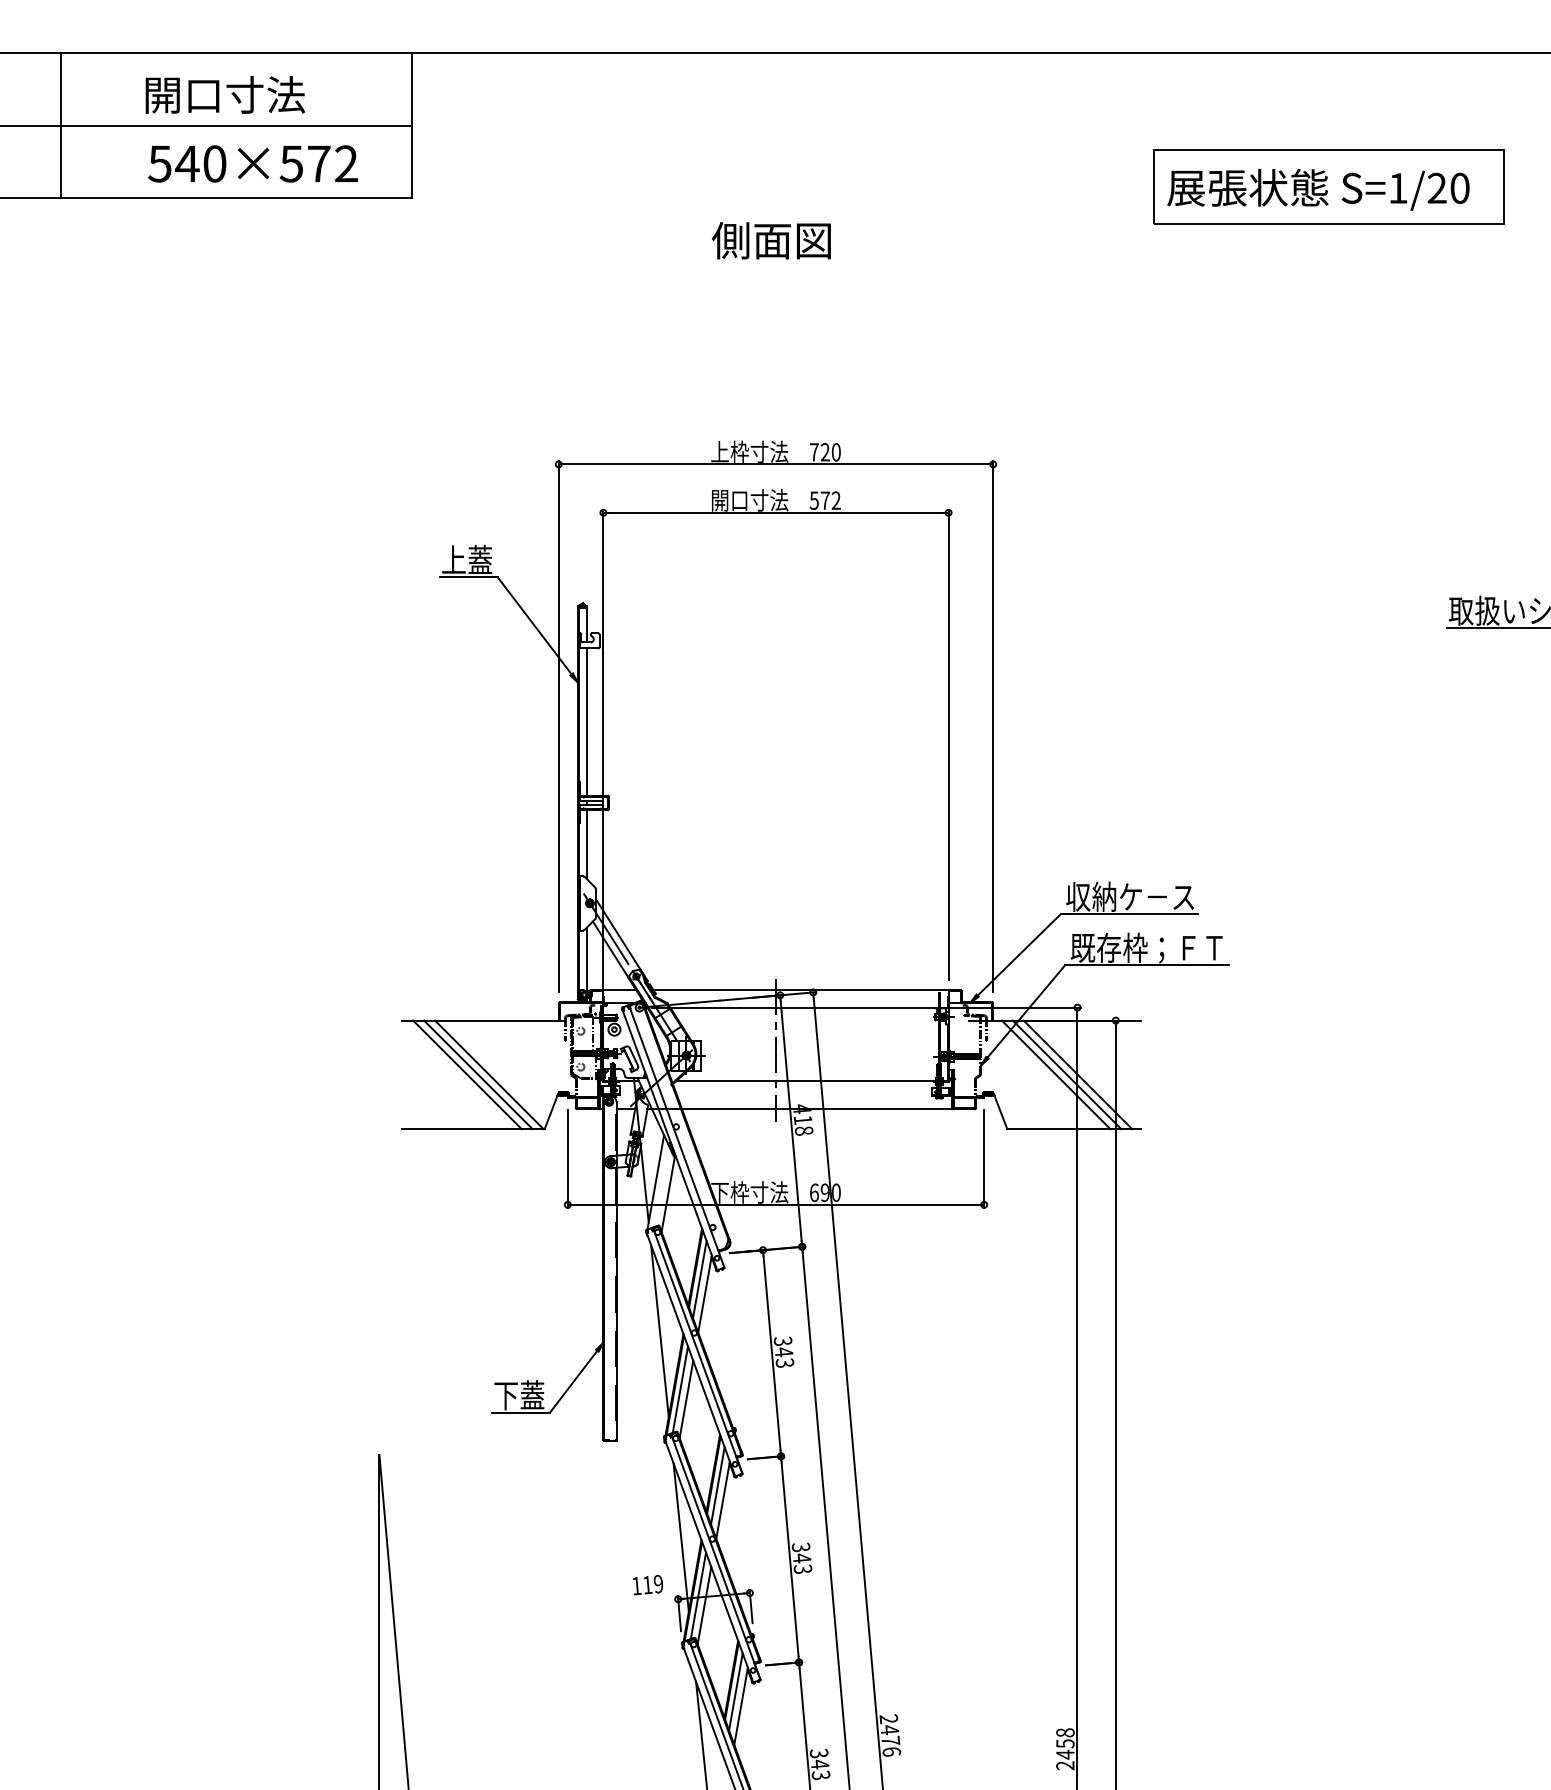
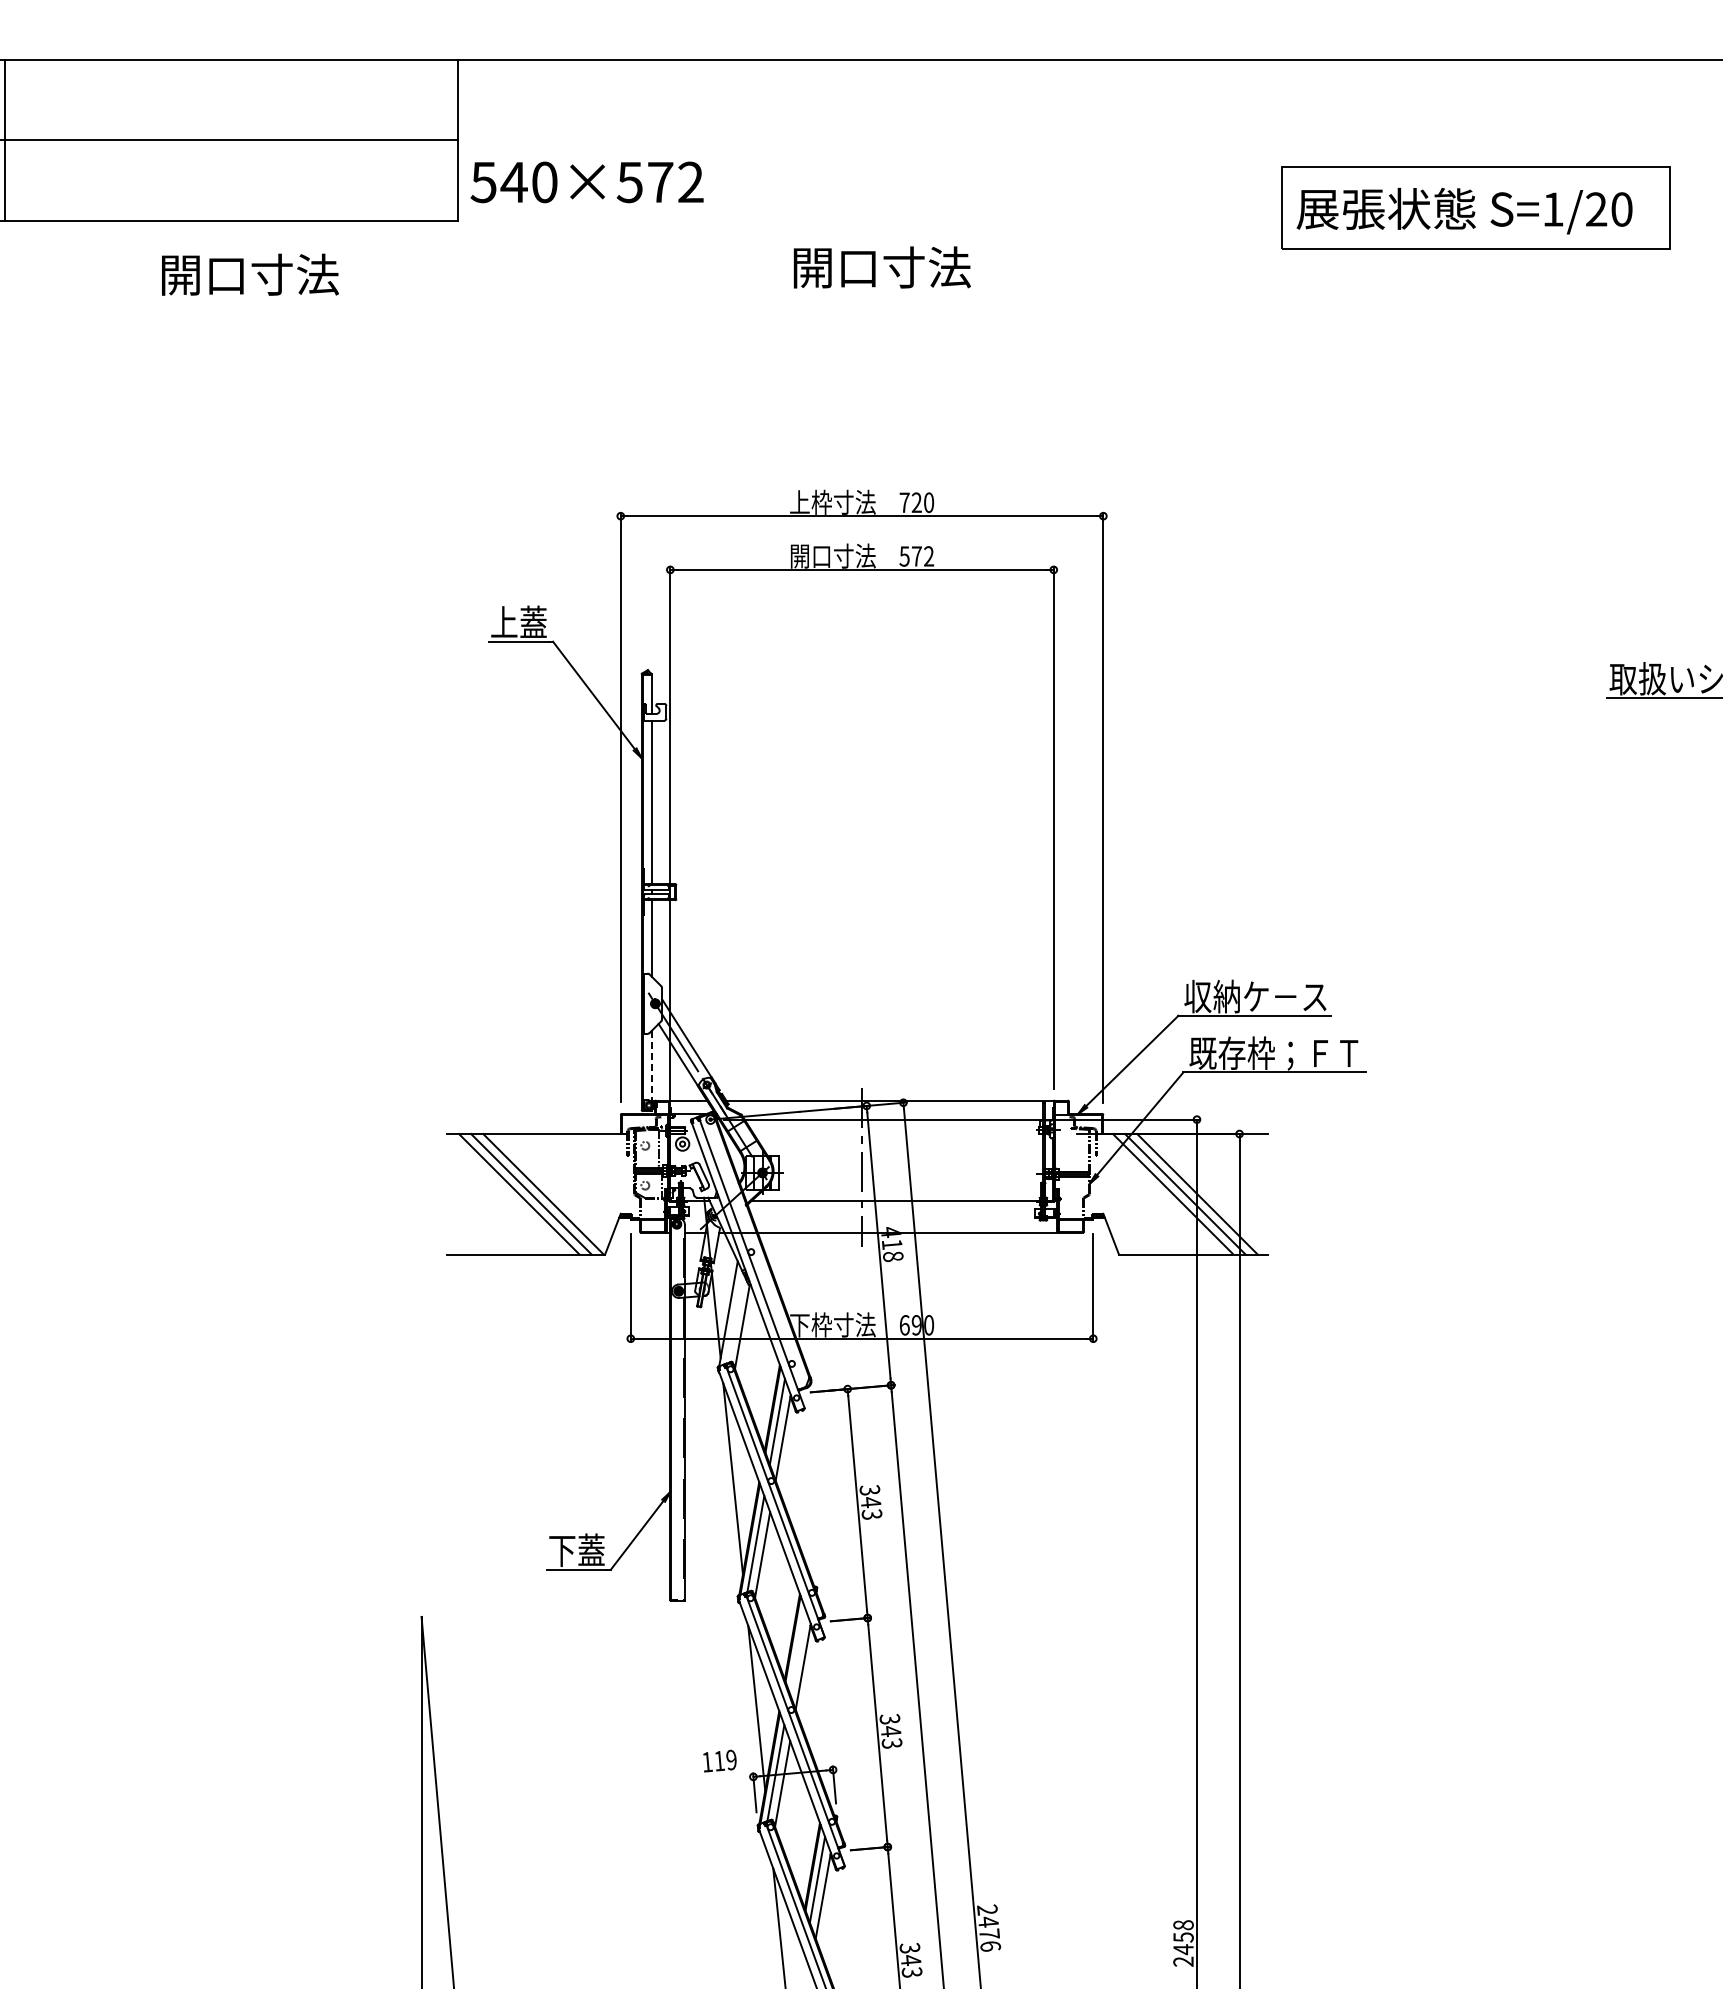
text: (225, 94) -> (250, 274), moved
line: (61, 125) -> (5, 139), moved
text: (252, 164) -> (586, 182), moved
text: (792, 240) -> (880, 267), 側面図 -> 開口寸法
line: (586, 959) -> (651, 1066), solid -> dashed
line: (717, 1485) -> (797, 1650), removed

